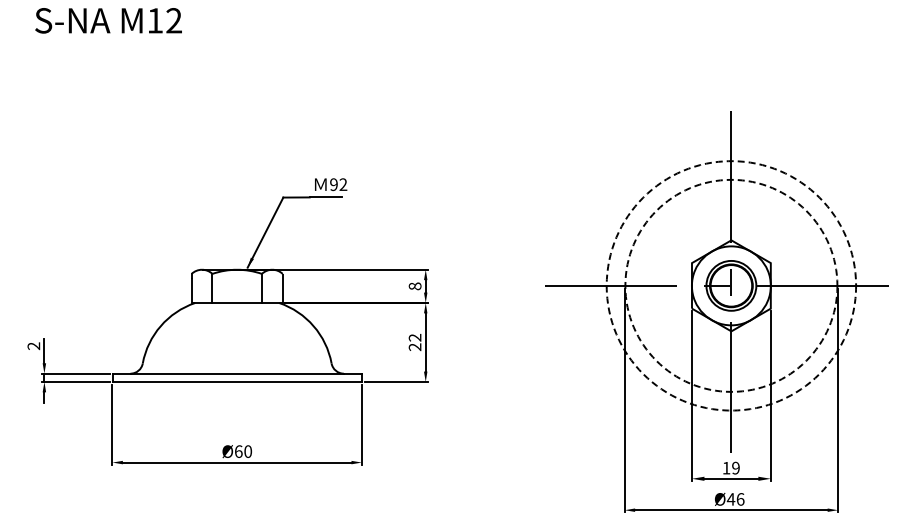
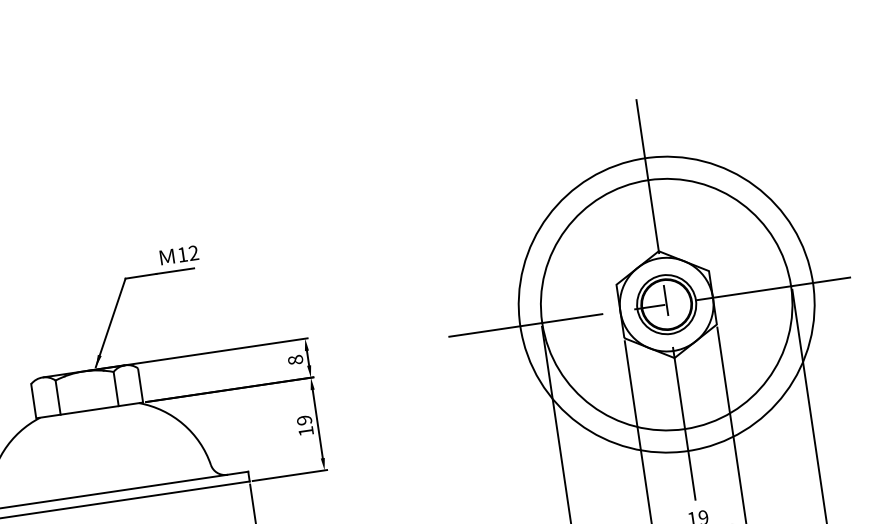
text: (333, 184) -> (182, 254), 92 -> 12
circle: (731, 285) -> (666, 304), dashed -> solid
circle: (731, 285) -> (666, 304), dashed -> solid
text: (414, 342) -> (304, 426), 22 -> 19

